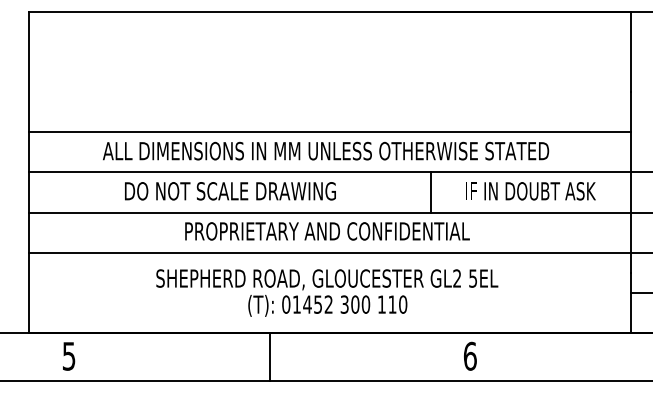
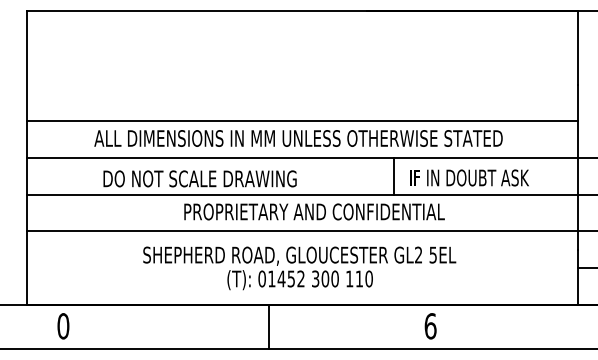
text: (230, 191) -> (200, 179), moved
text: (530, 191) -> (469, 178), moved
text: (327, 231) -> (314, 212), moved
text: (68, 355) -> (62, 325), 5 -> 0
line: (270, 356) -> (269, 326), moved

